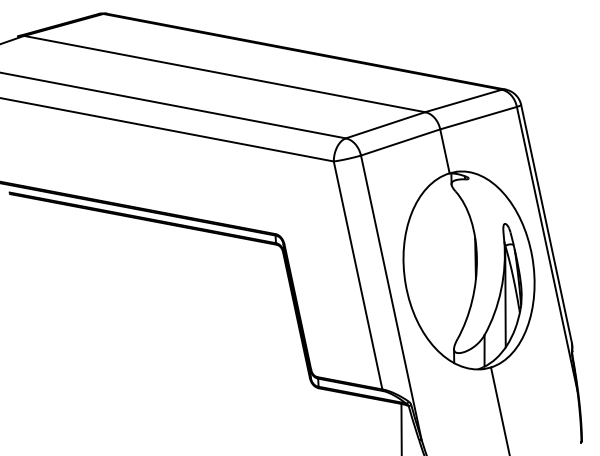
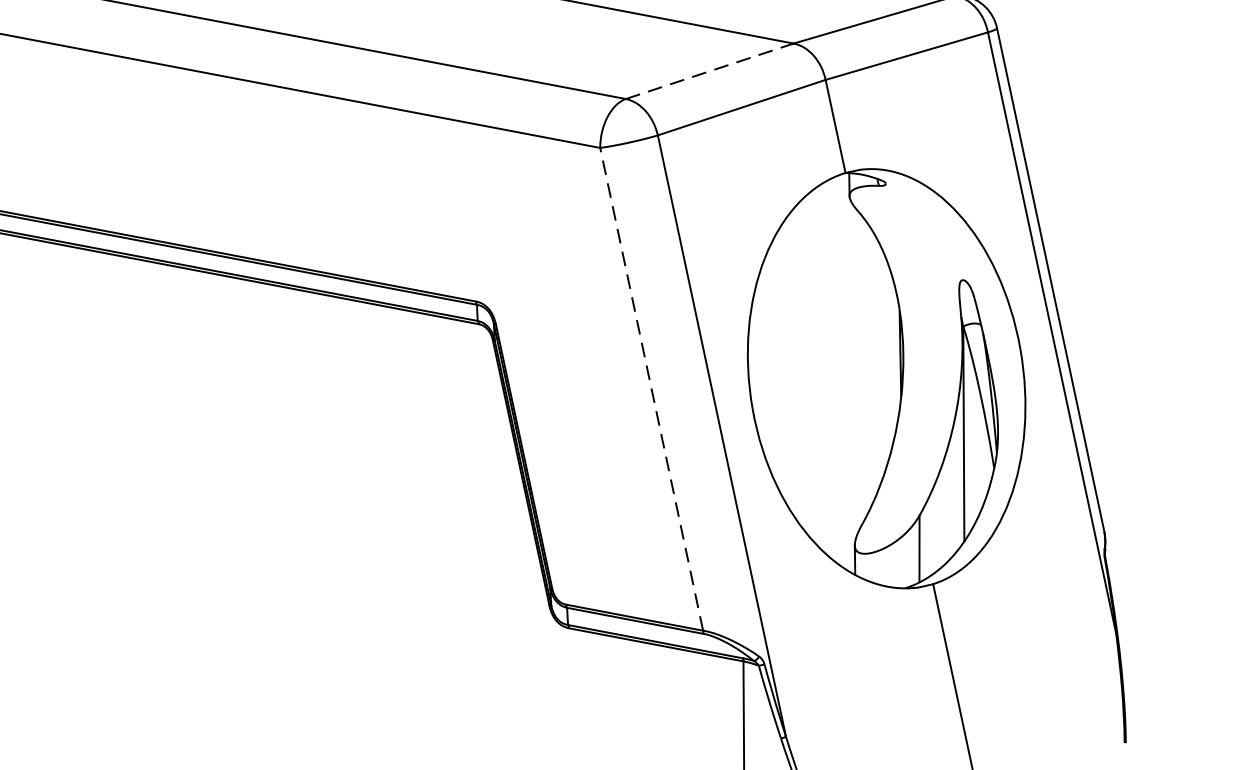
line: (385, 125) -> (709, 71), solid -> dashed
line: (358, 275) -> (652, 389), solid -> dashed

